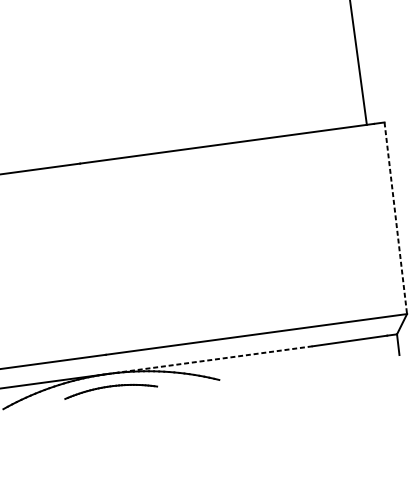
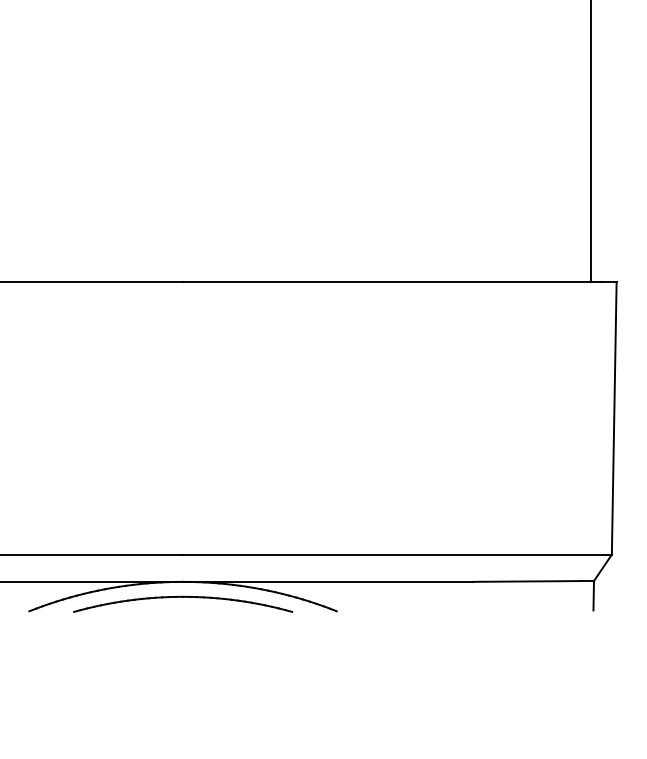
line: (396, 218) -> (614, 419), dashed -> solid
line: (209, 359) -> (327, 581), dashed -> solid
part: (110, 389) -> (183, 603), size x1.67

